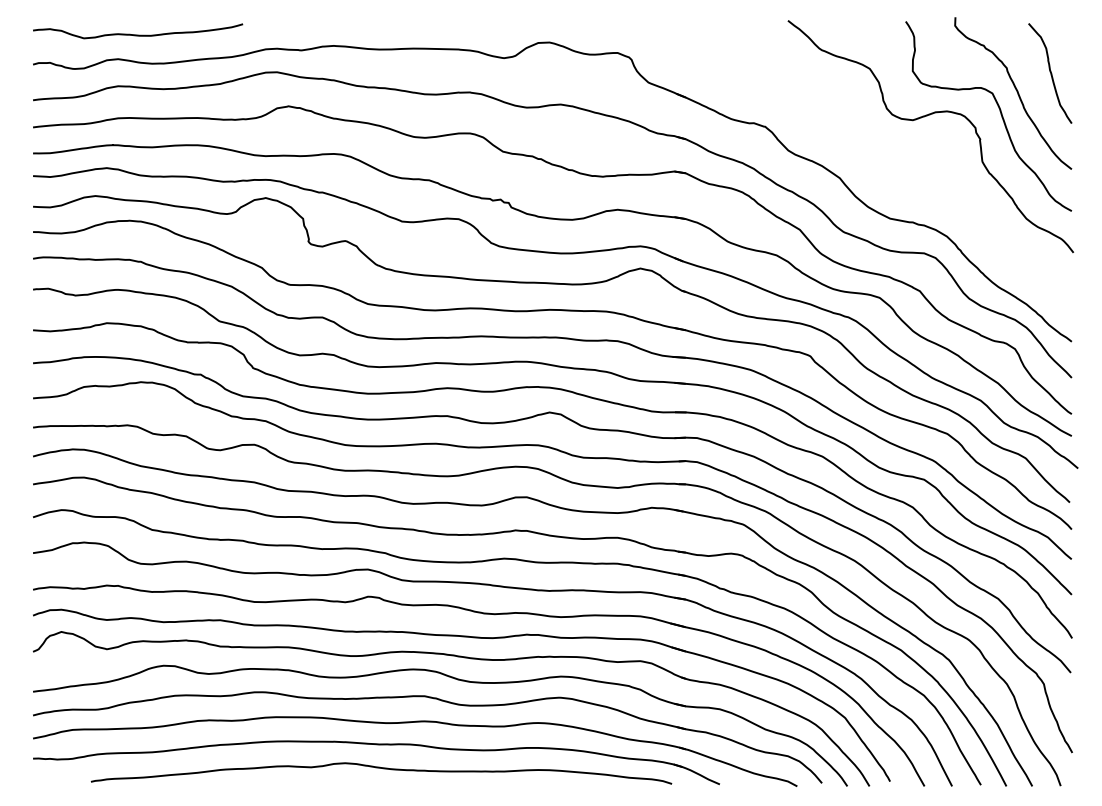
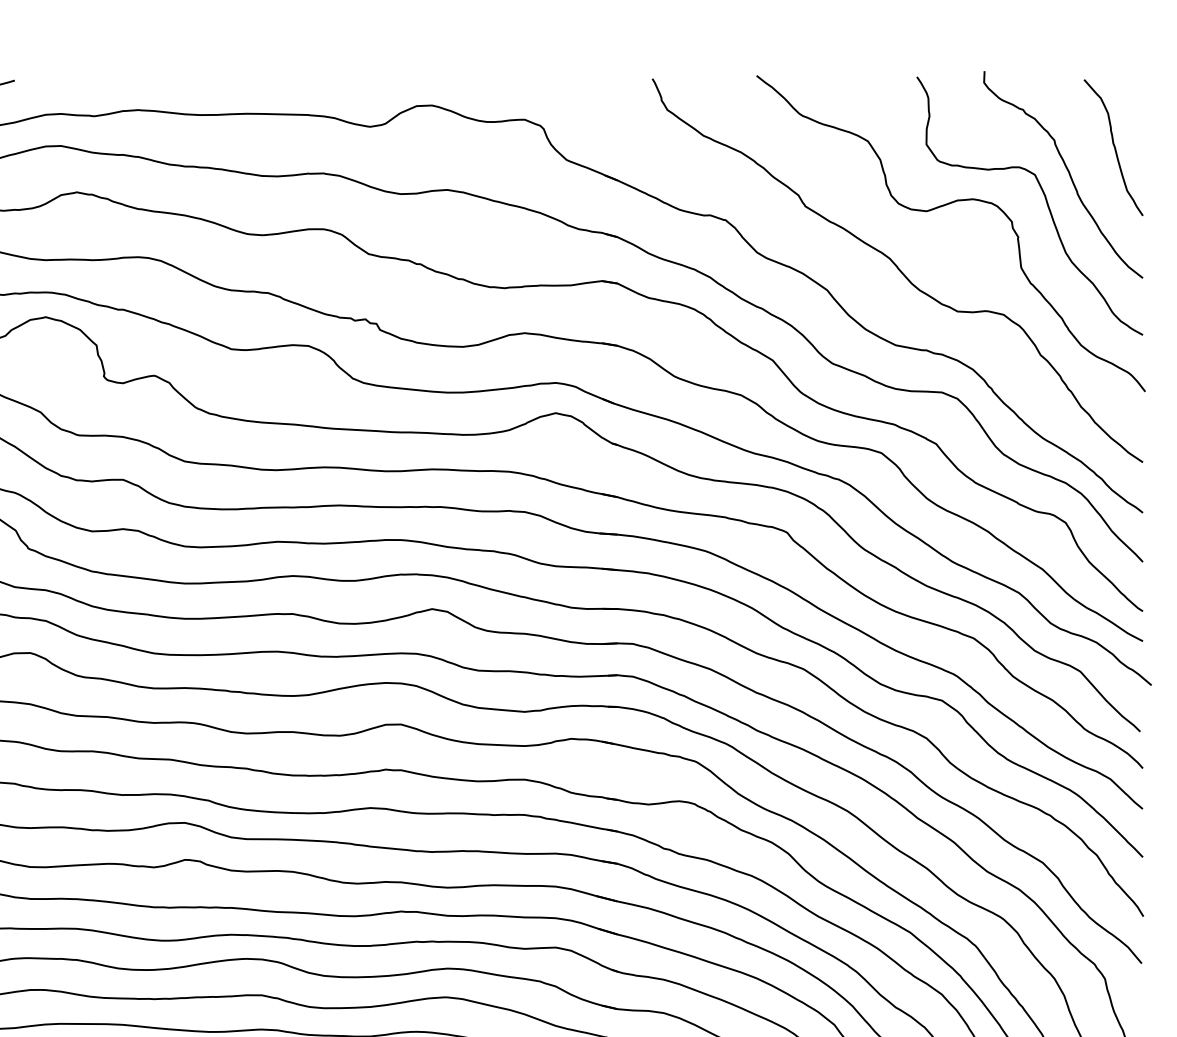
curve: (891, 163) -> (897, 270), added

